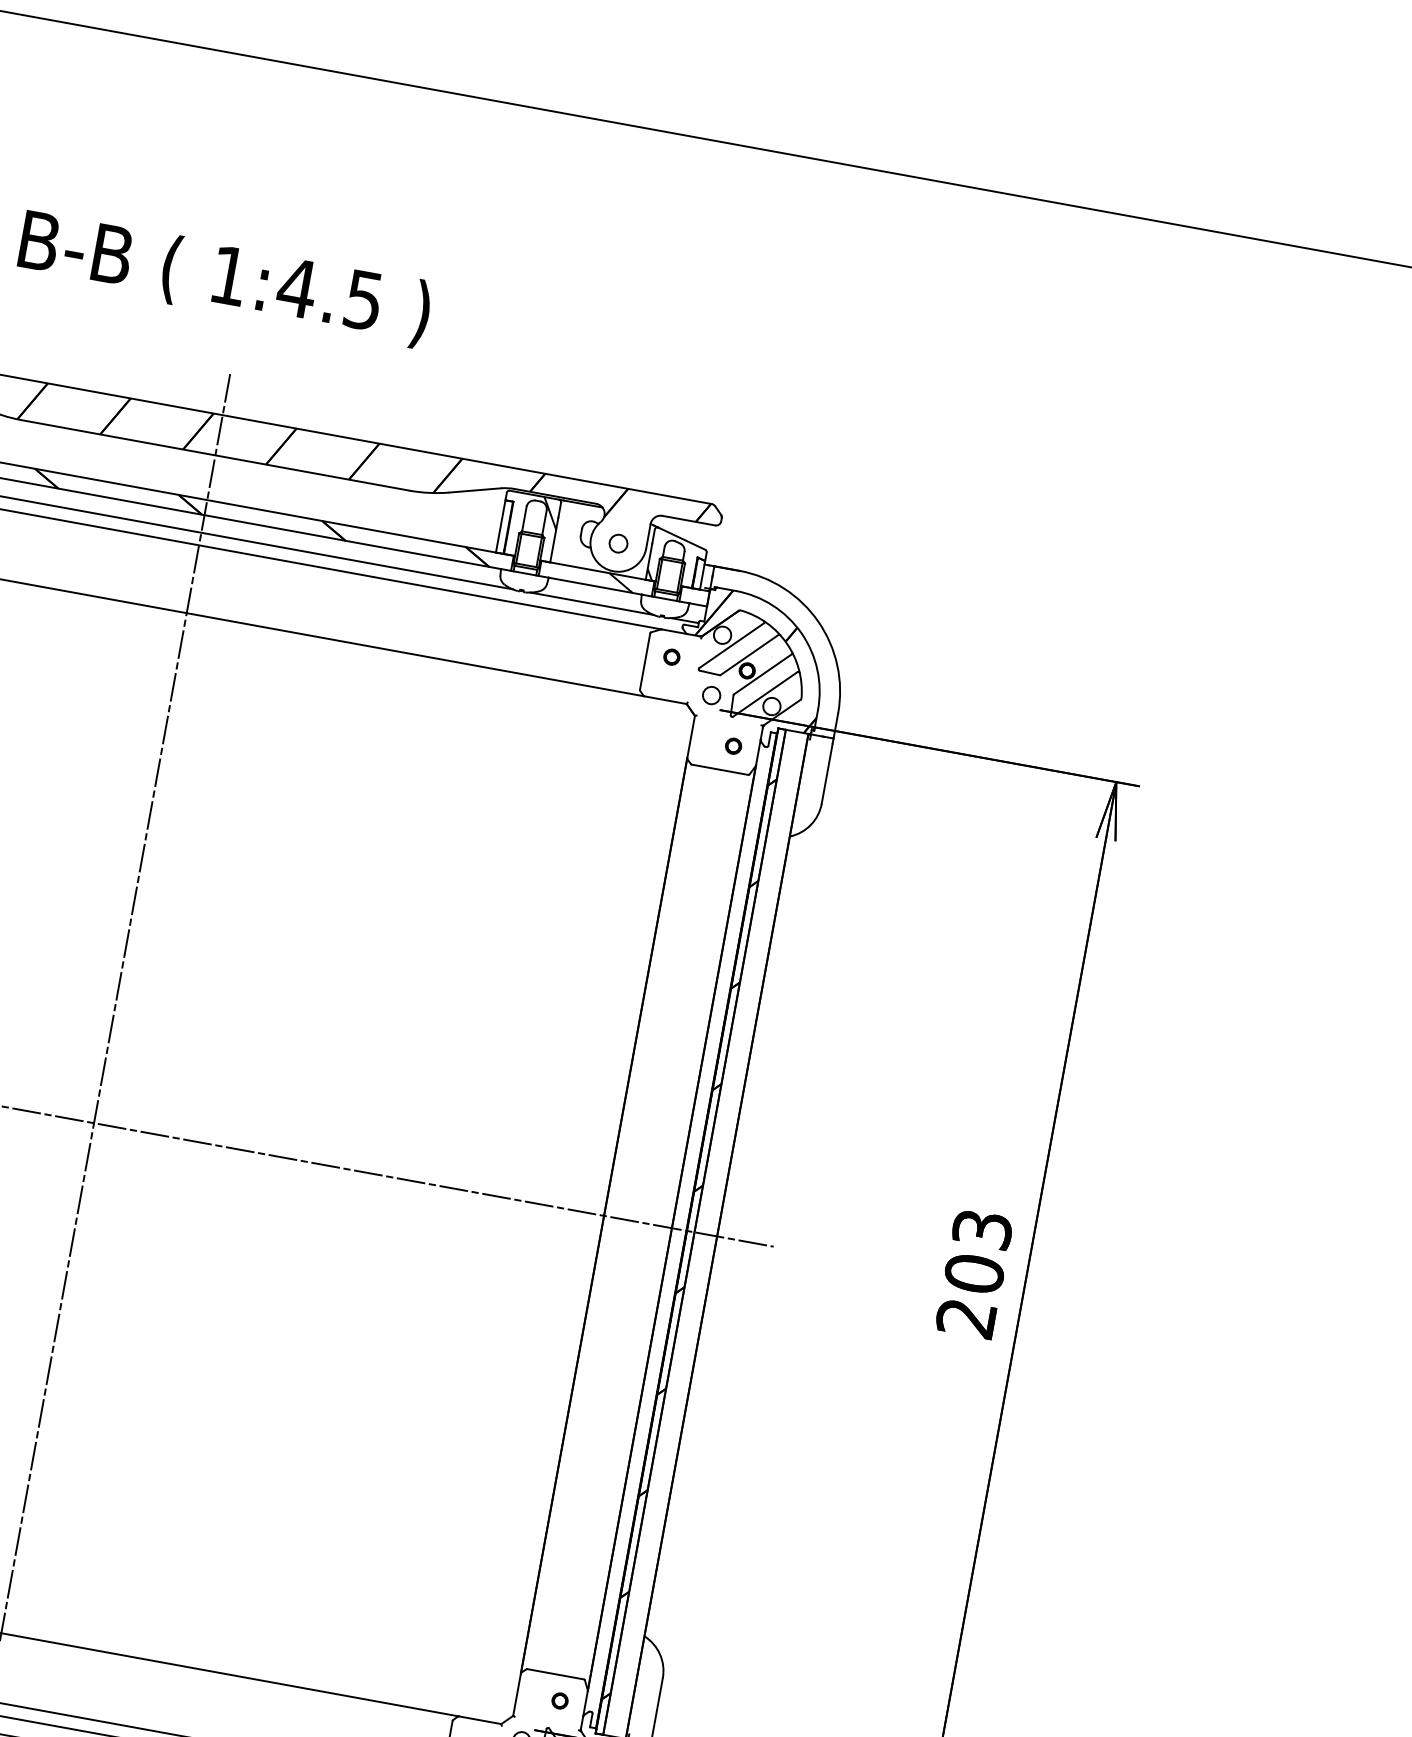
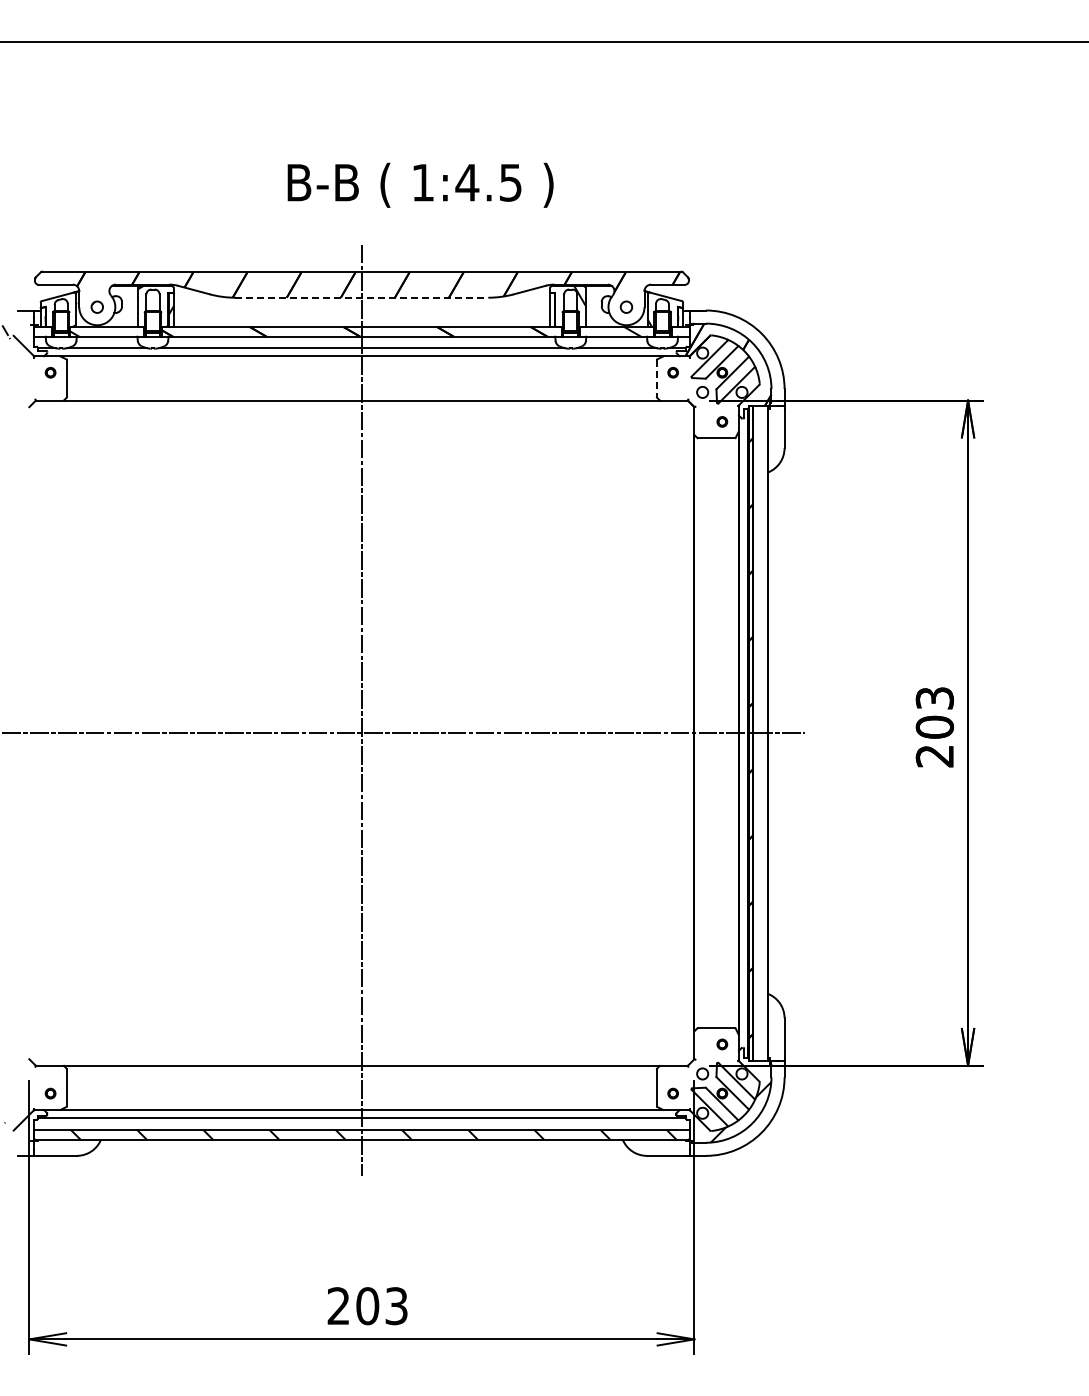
text: (224, 277) -> (420, 184), moved
line: (216, 455) -> (362, 297), solid -> dashed
line: (644, 662) -> (656, 379), solid -> dashed

